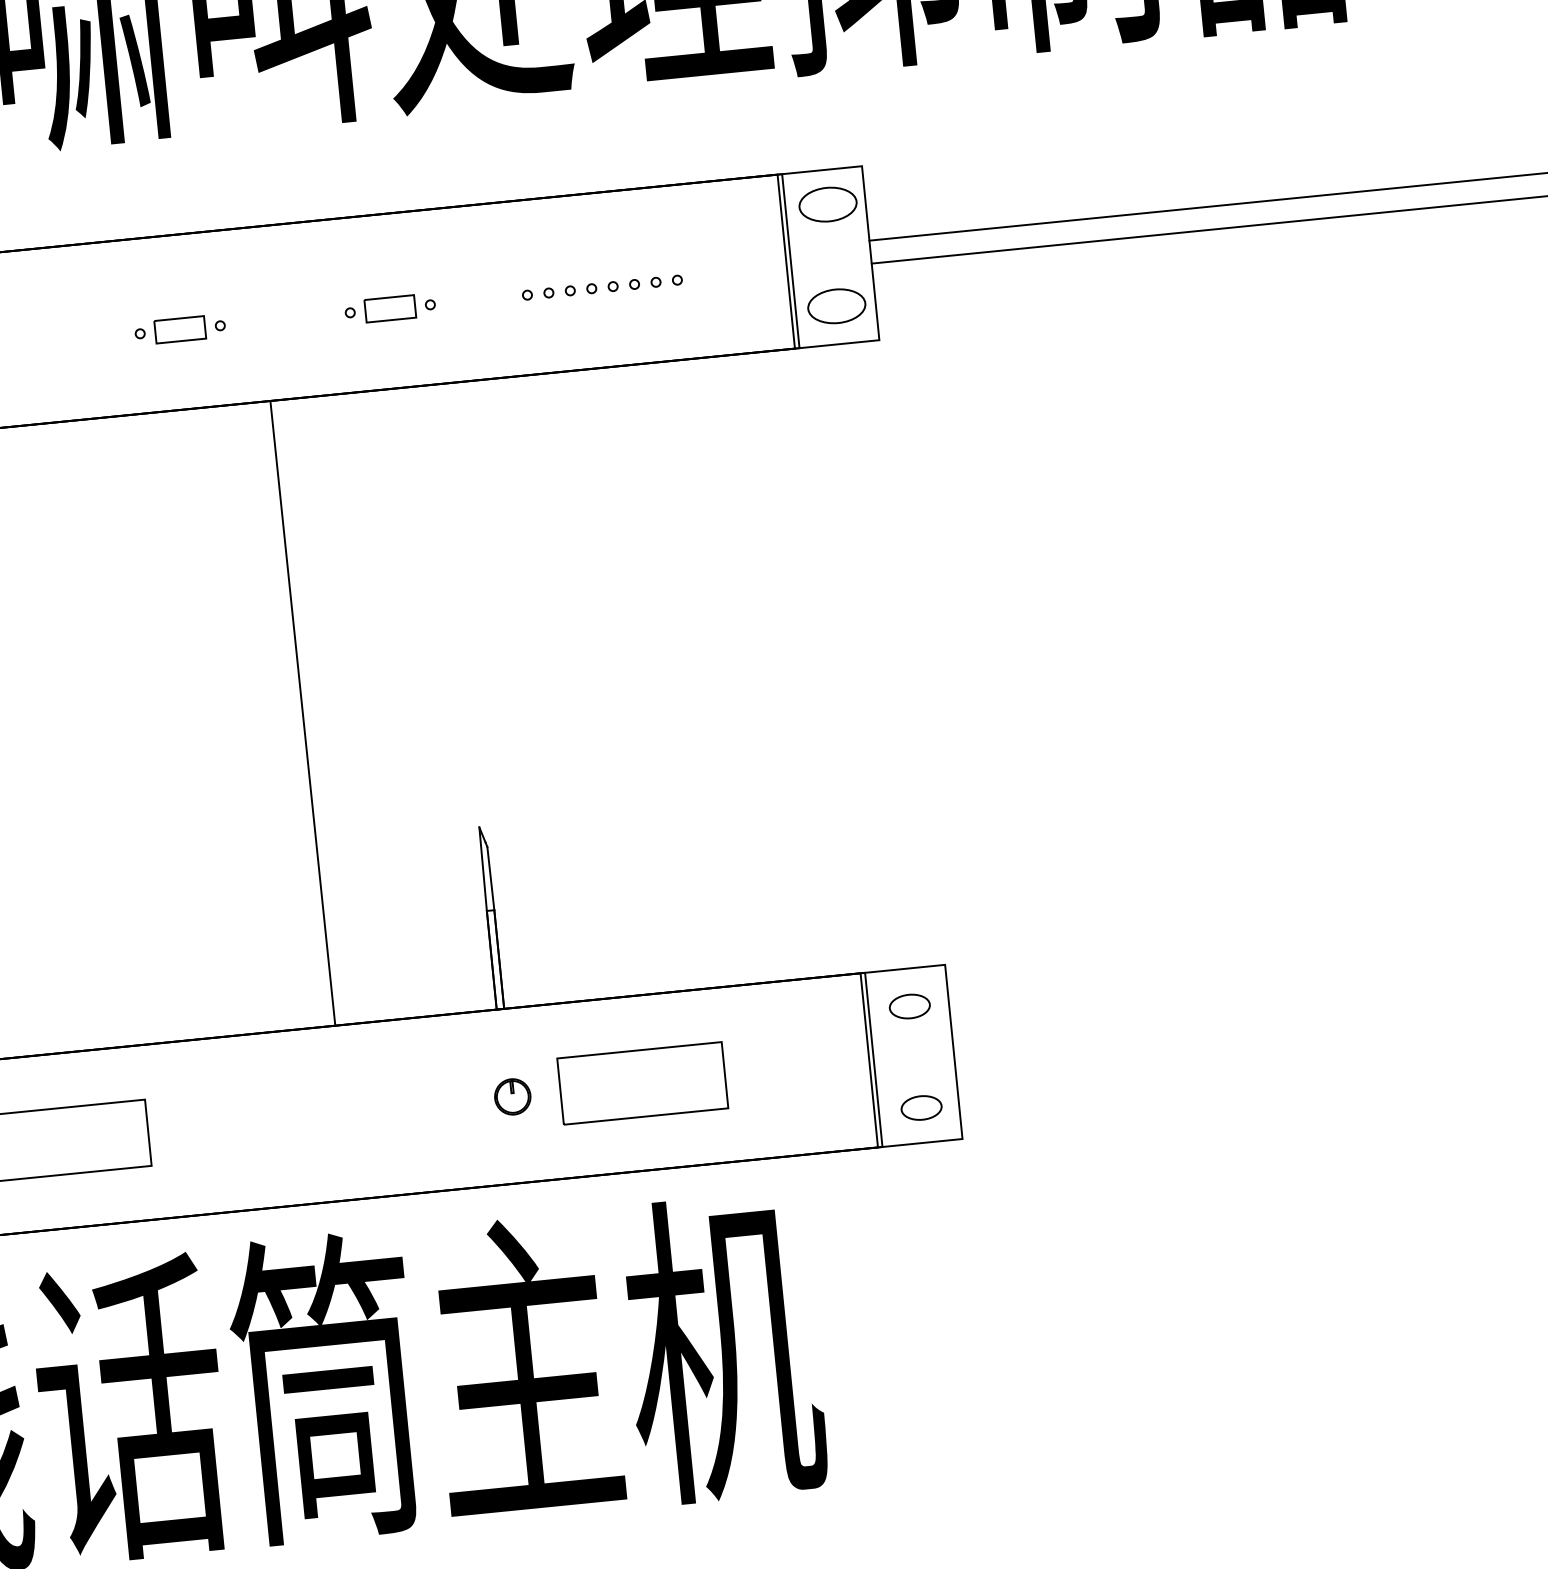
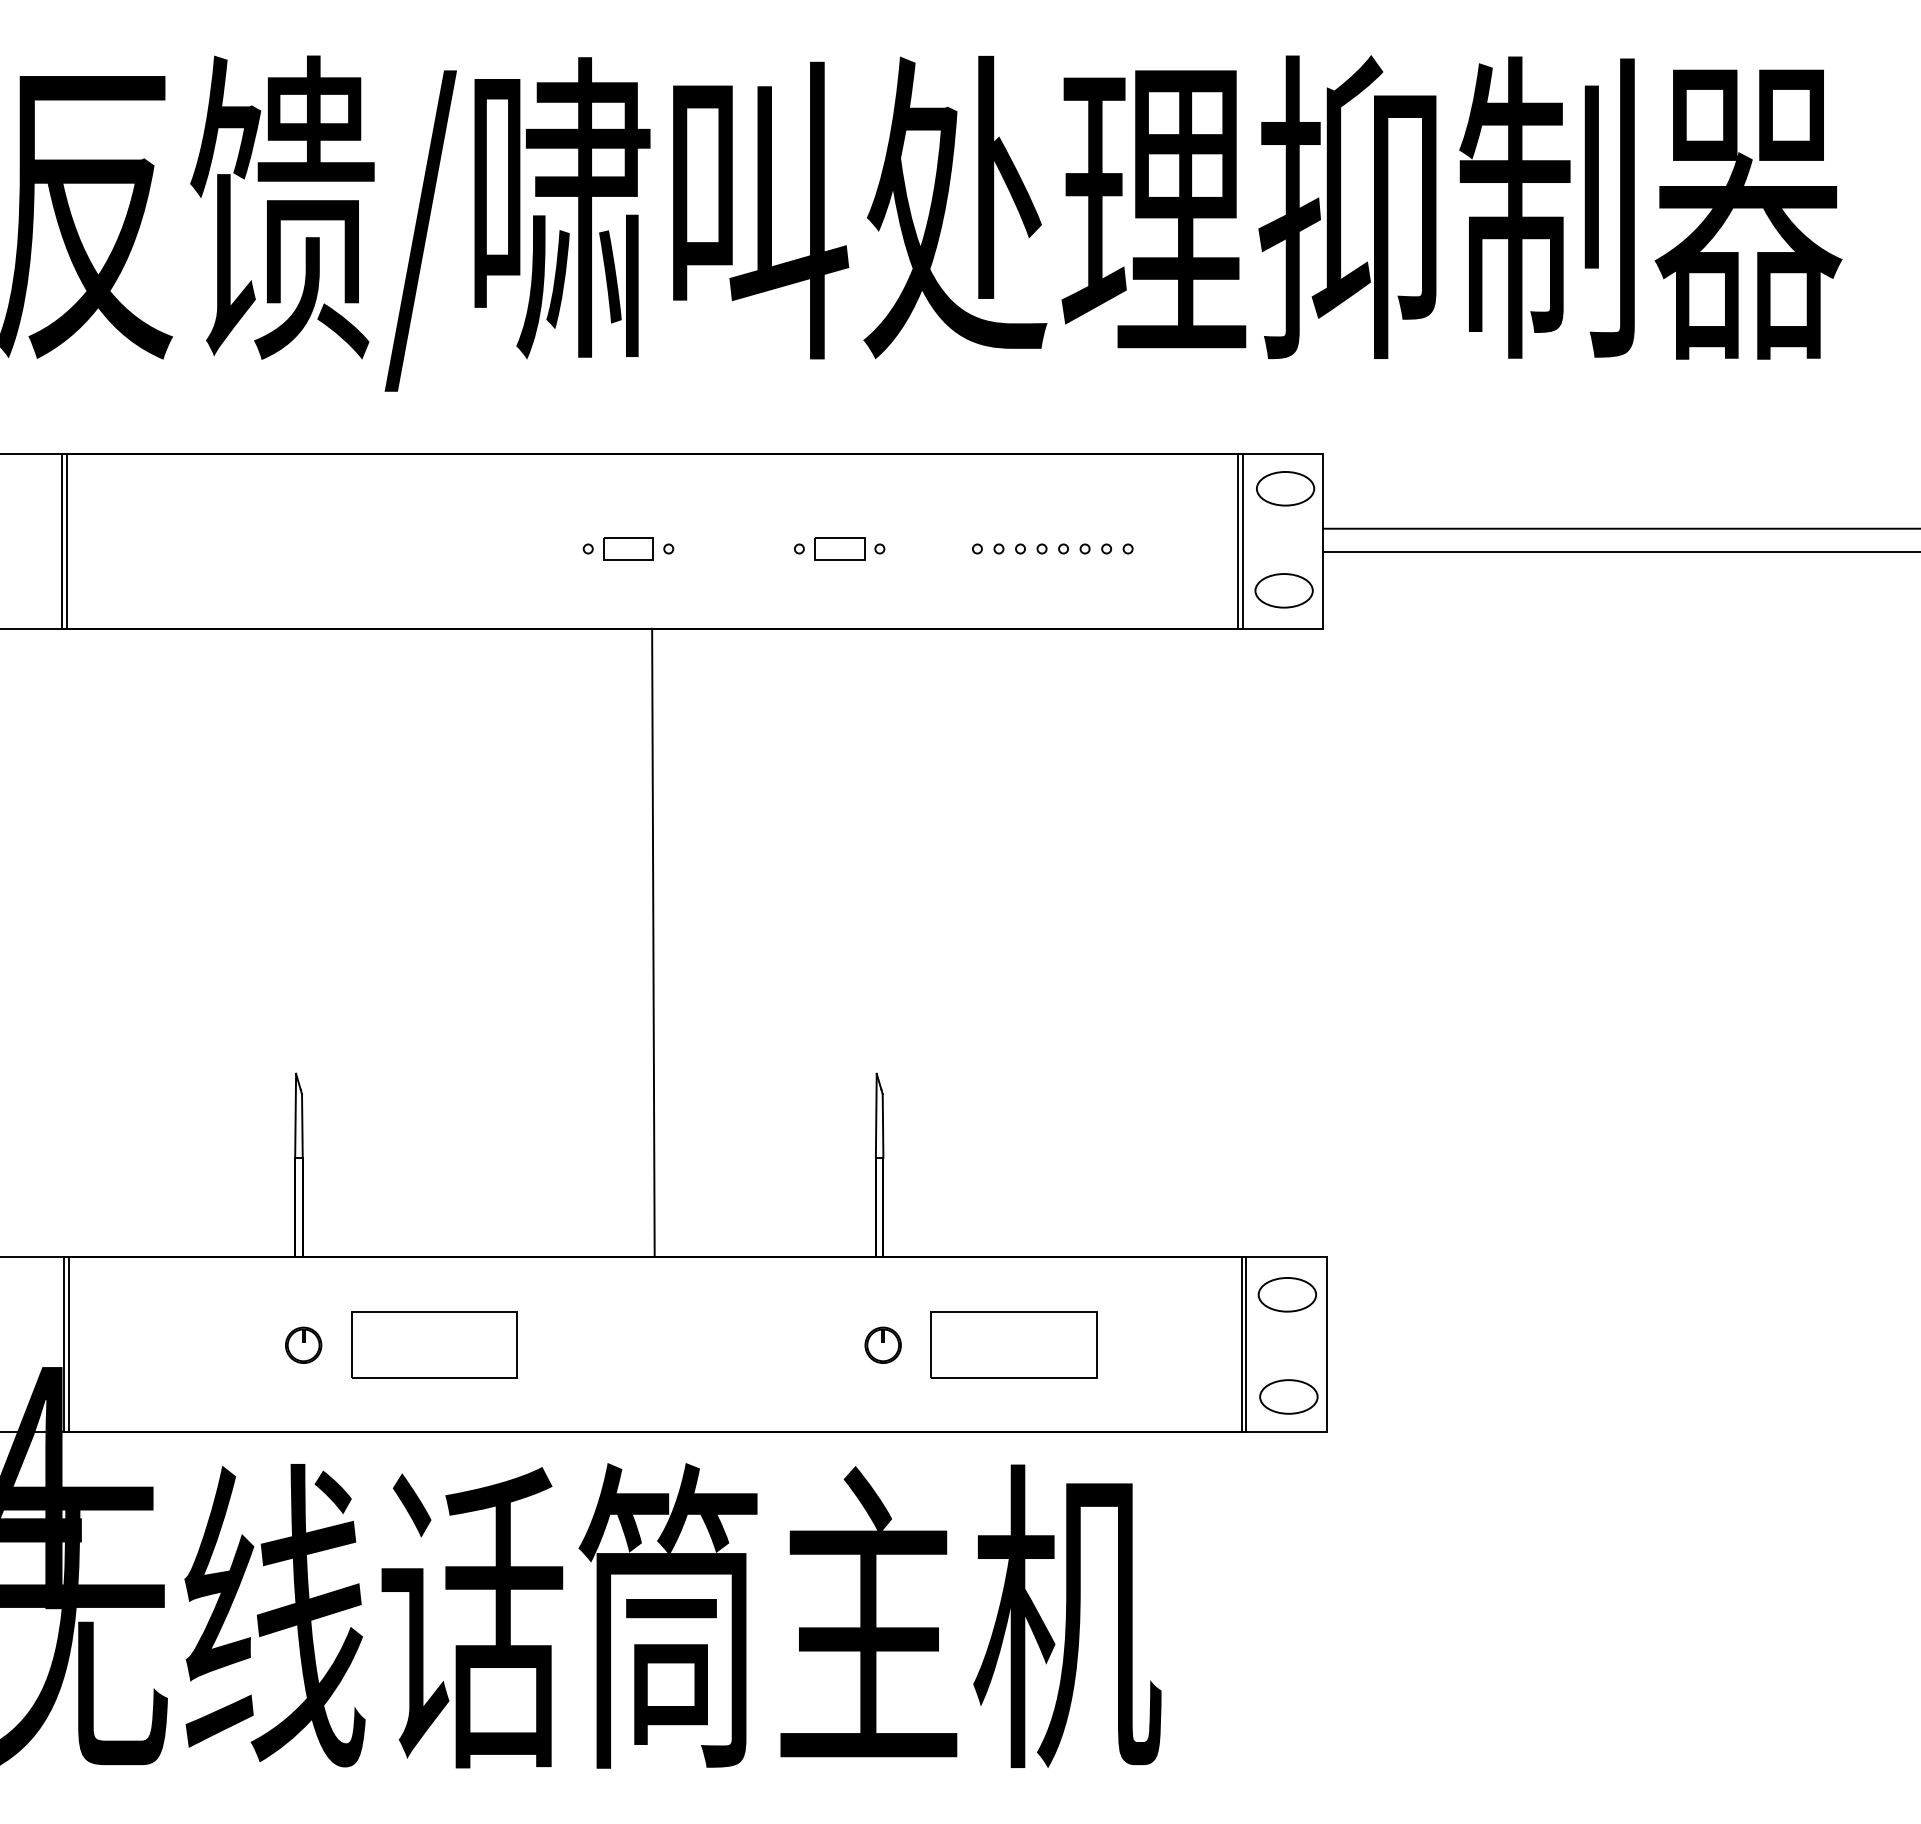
line: (302, 713) -> (653, 942), moved
part: (909, 1006) -> (1286, 1294), size x1.43
part: (921, 1107) -> (1288, 1396), size x1.43

